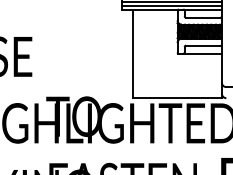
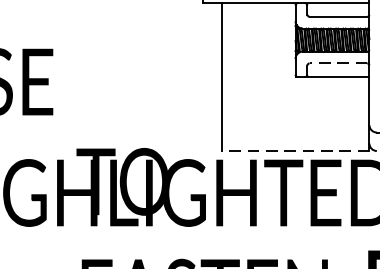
line: (202, 45) -> (337, 63), solid -> dashed
line: (177, 98) -> (295, 151), solid -> dashed

